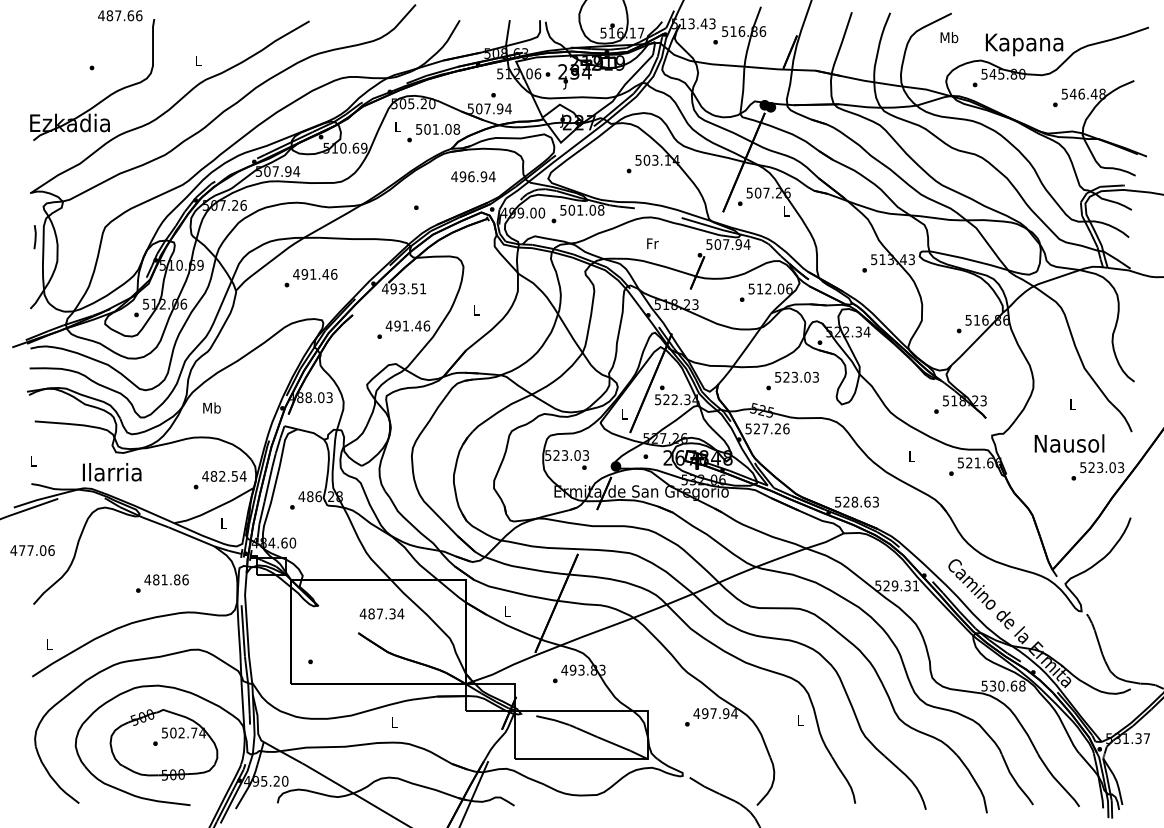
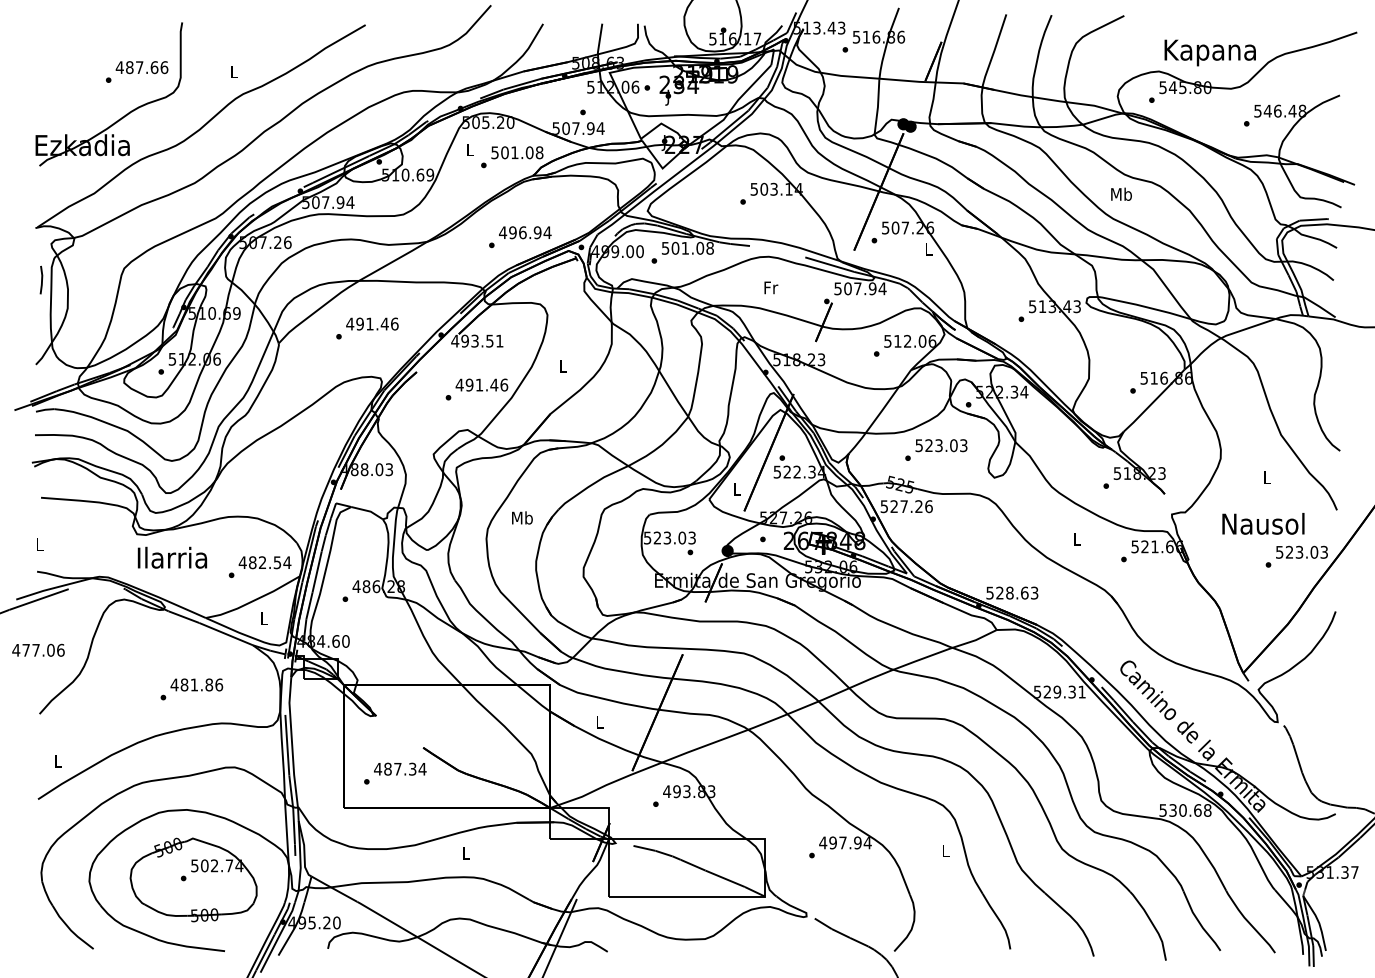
text: (119, 15) -> (141, 67), moved
text: (949, 36) -> (1121, 193), moved
text: (473, 176) -> (525, 232), moved
text: (212, 407) -> (522, 517), moved
text: (112, 471) -> (172, 557), moved
text: (382, 613) -> (400, 768), moved

